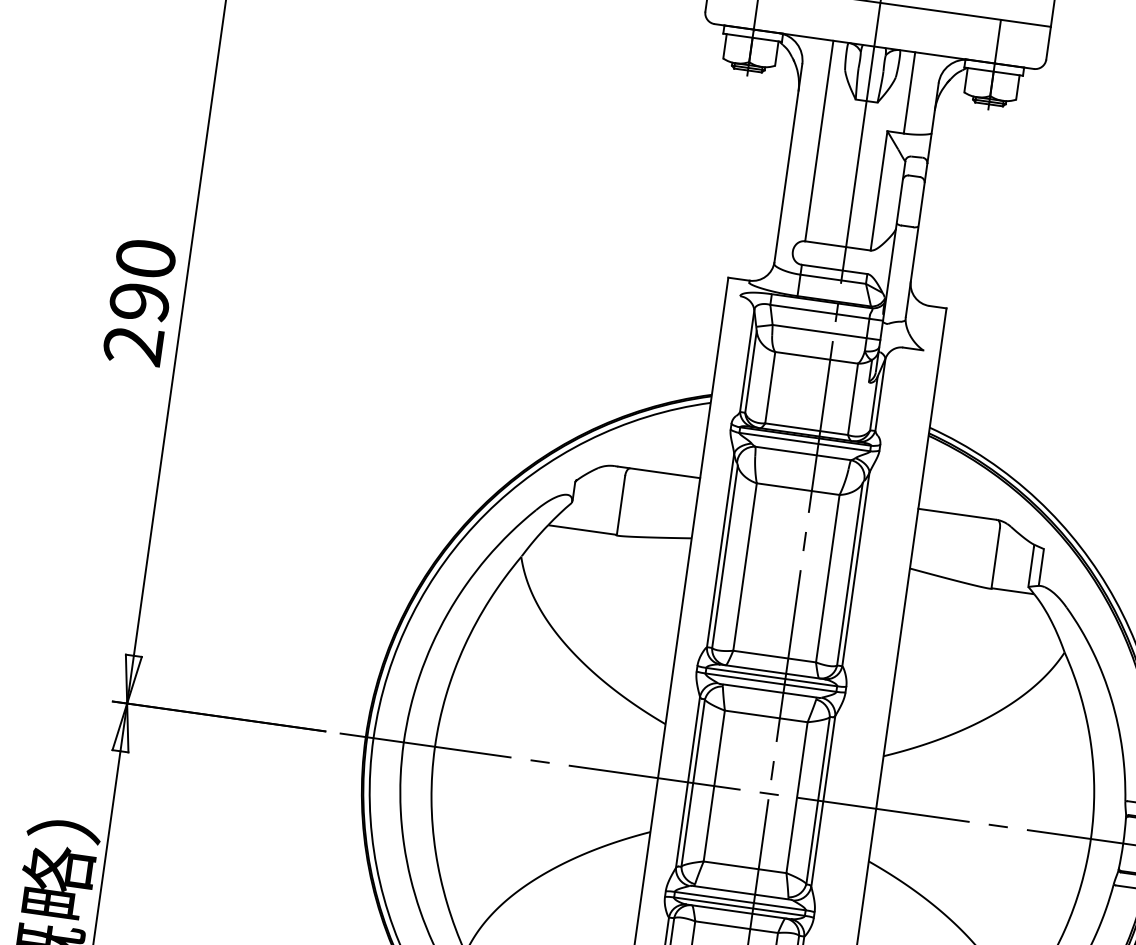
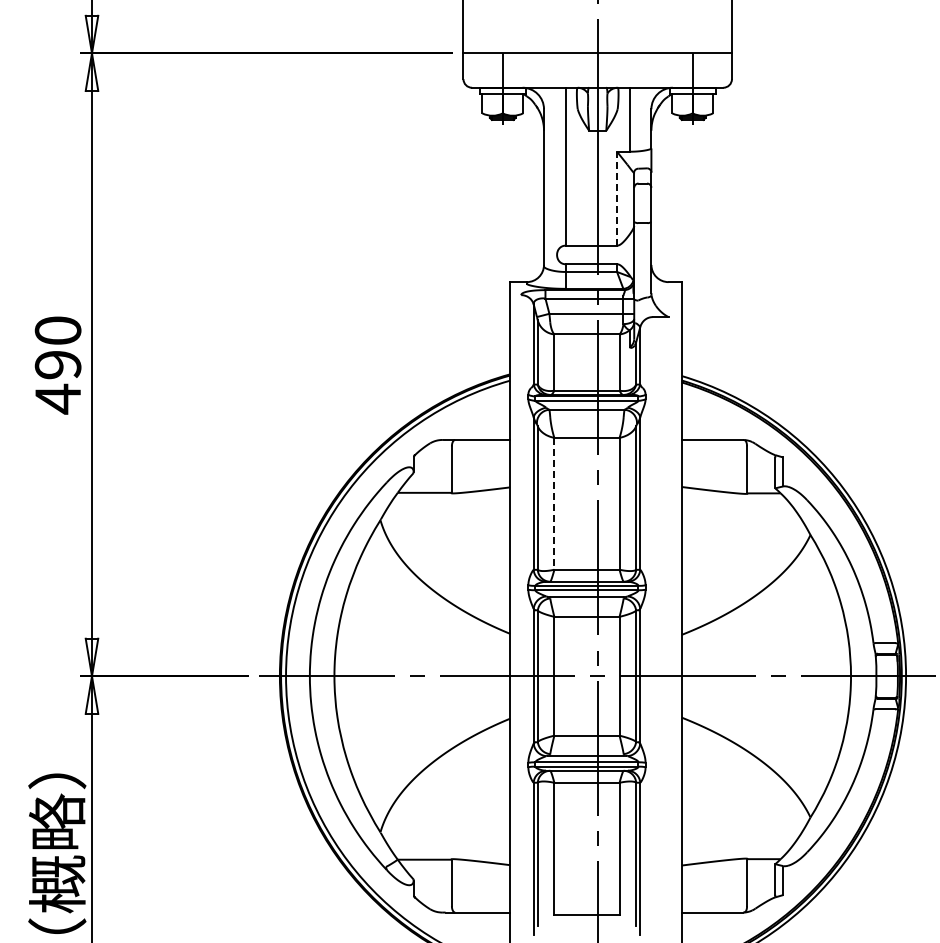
line: (879, 190) -> (617, 198), solid -> dashed
text: (132, 344) -> (57, 398), 290 -> 490
line: (745, 566) -> (554, 503), solid -> dashed

